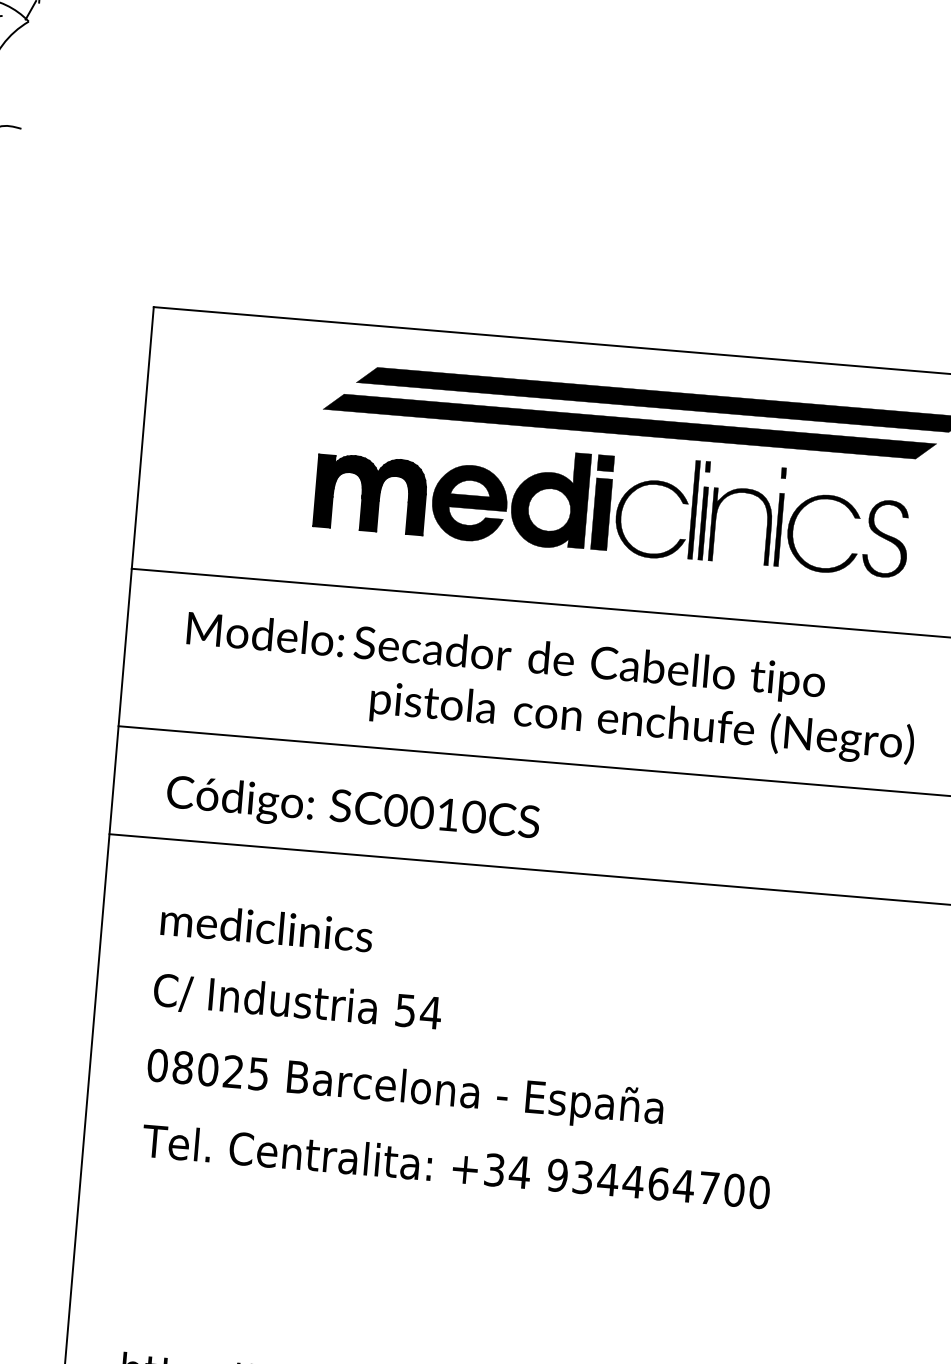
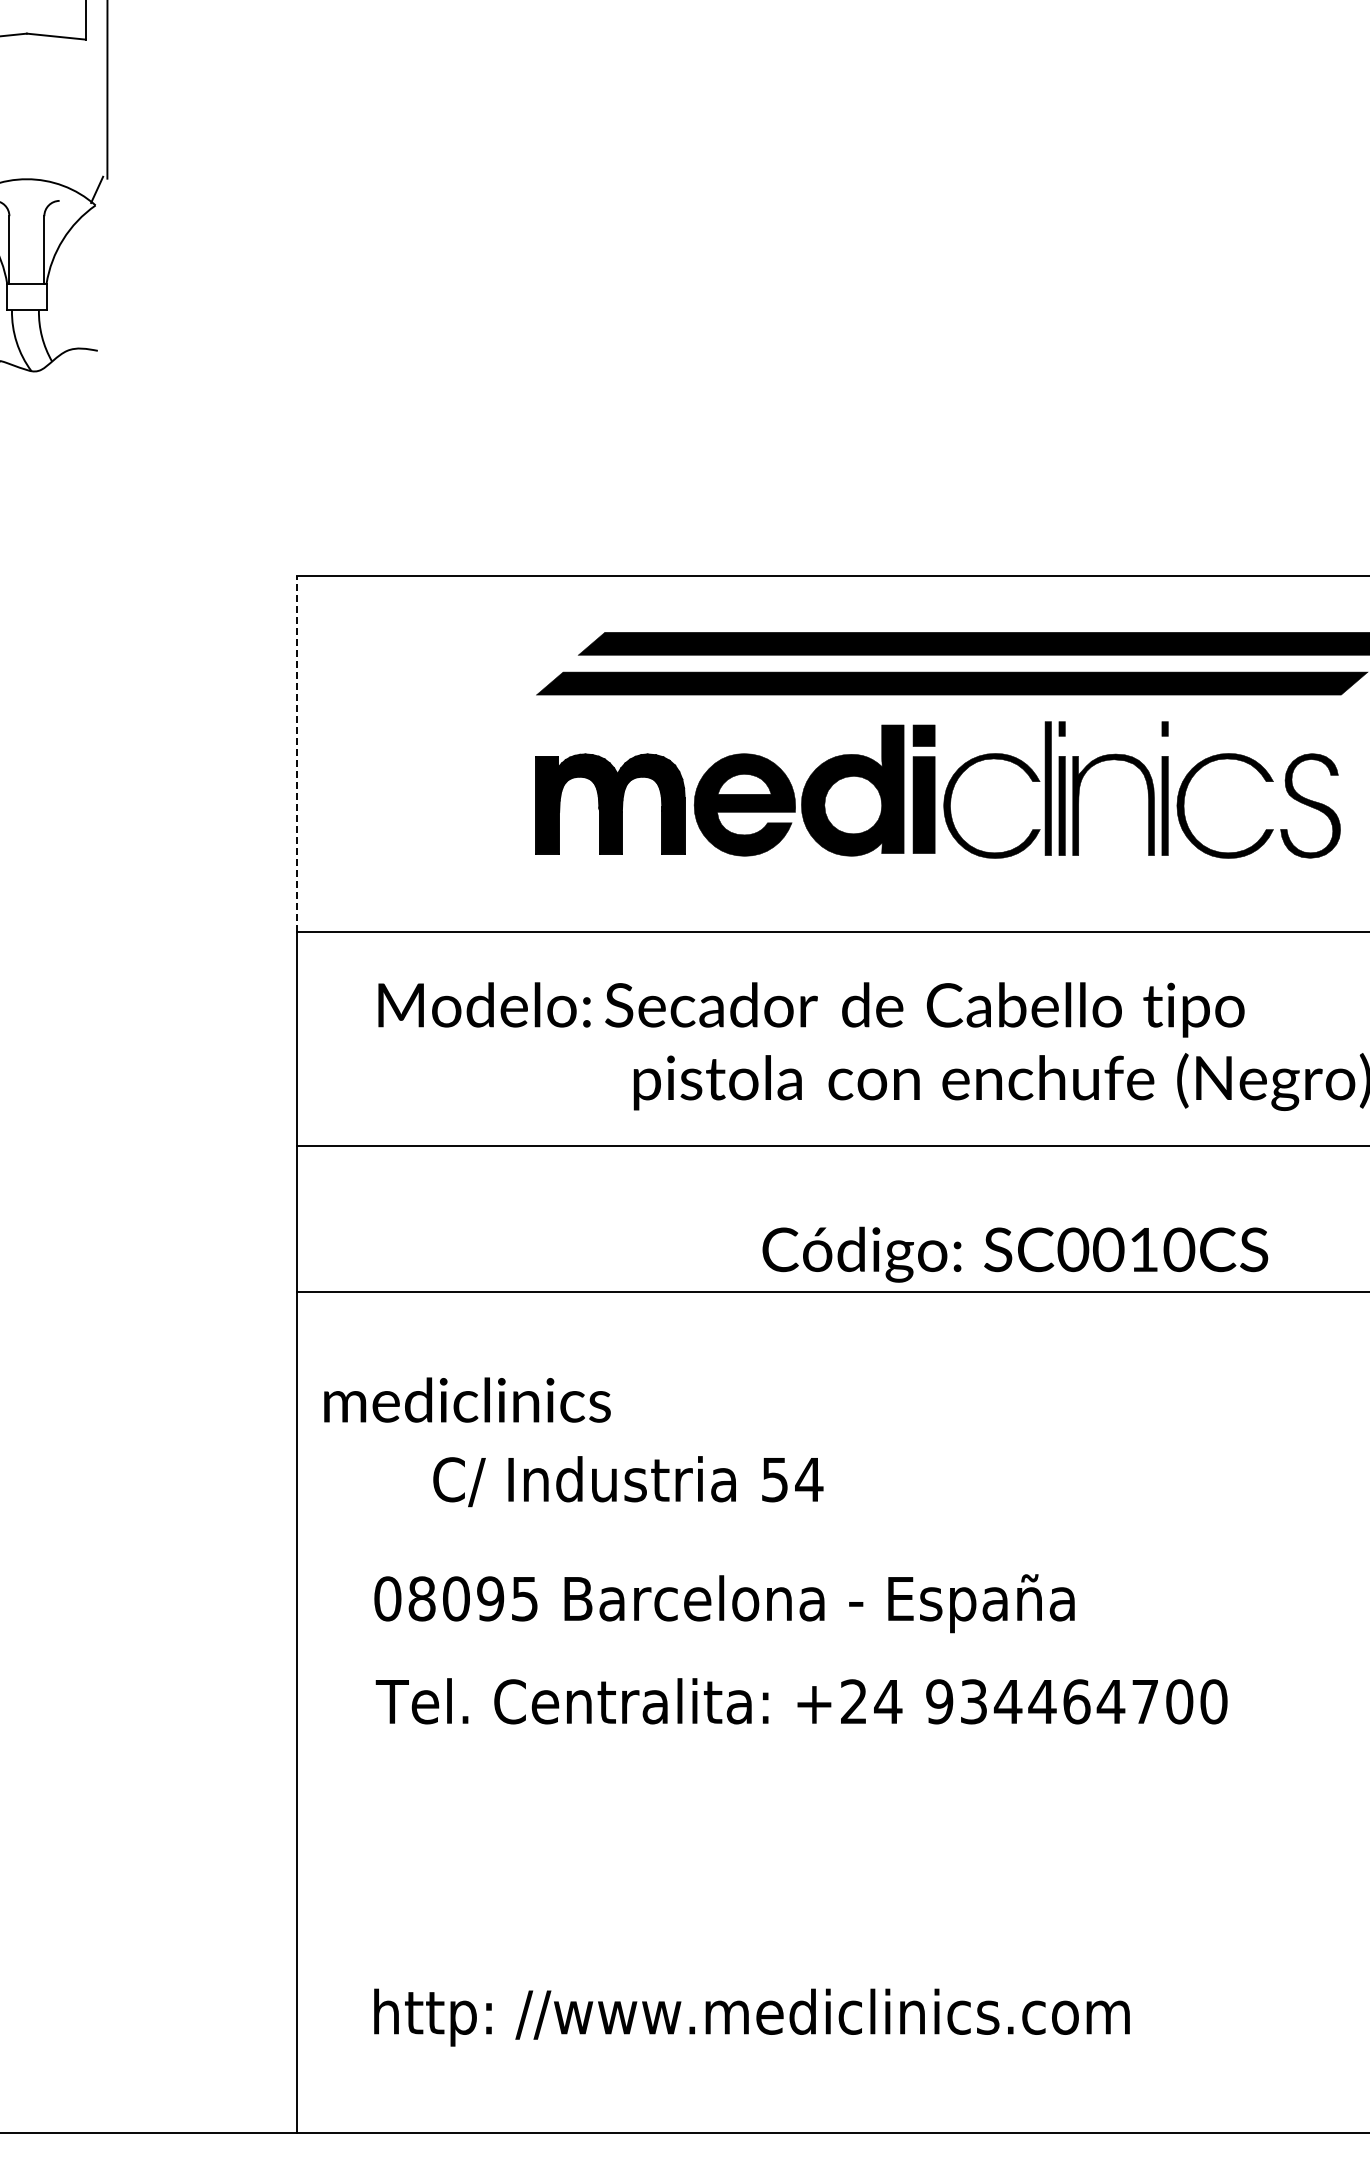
line: (142, 438) -> (296, 754), solid -> dashed
text: (353, 810) -> (1015, 1254), moved
text: (267, 926) -> (467, 1399), moved
text: (297, 1002) -> (628, 1481), moved
text: (233, 1071) -> (490, 1598), 08025 -> 08095
text: (494, 1169) -> (853, 1701), +34 -> +24

